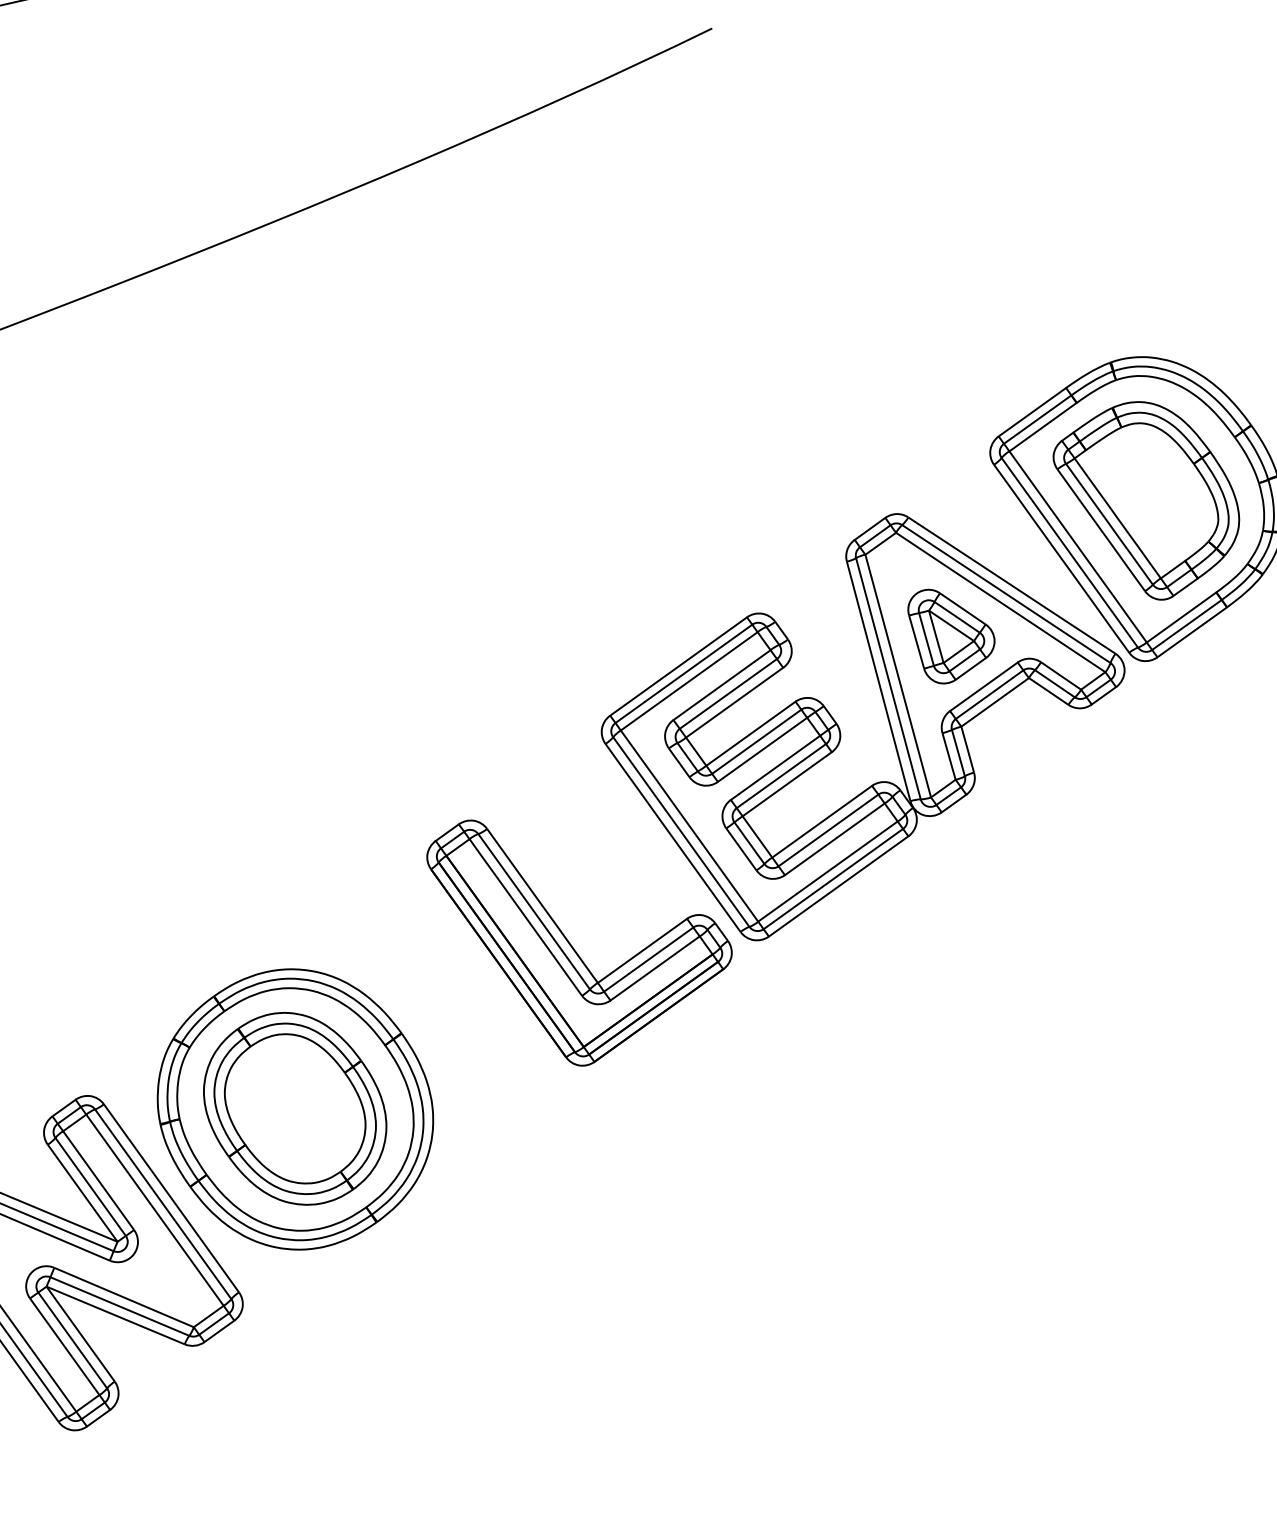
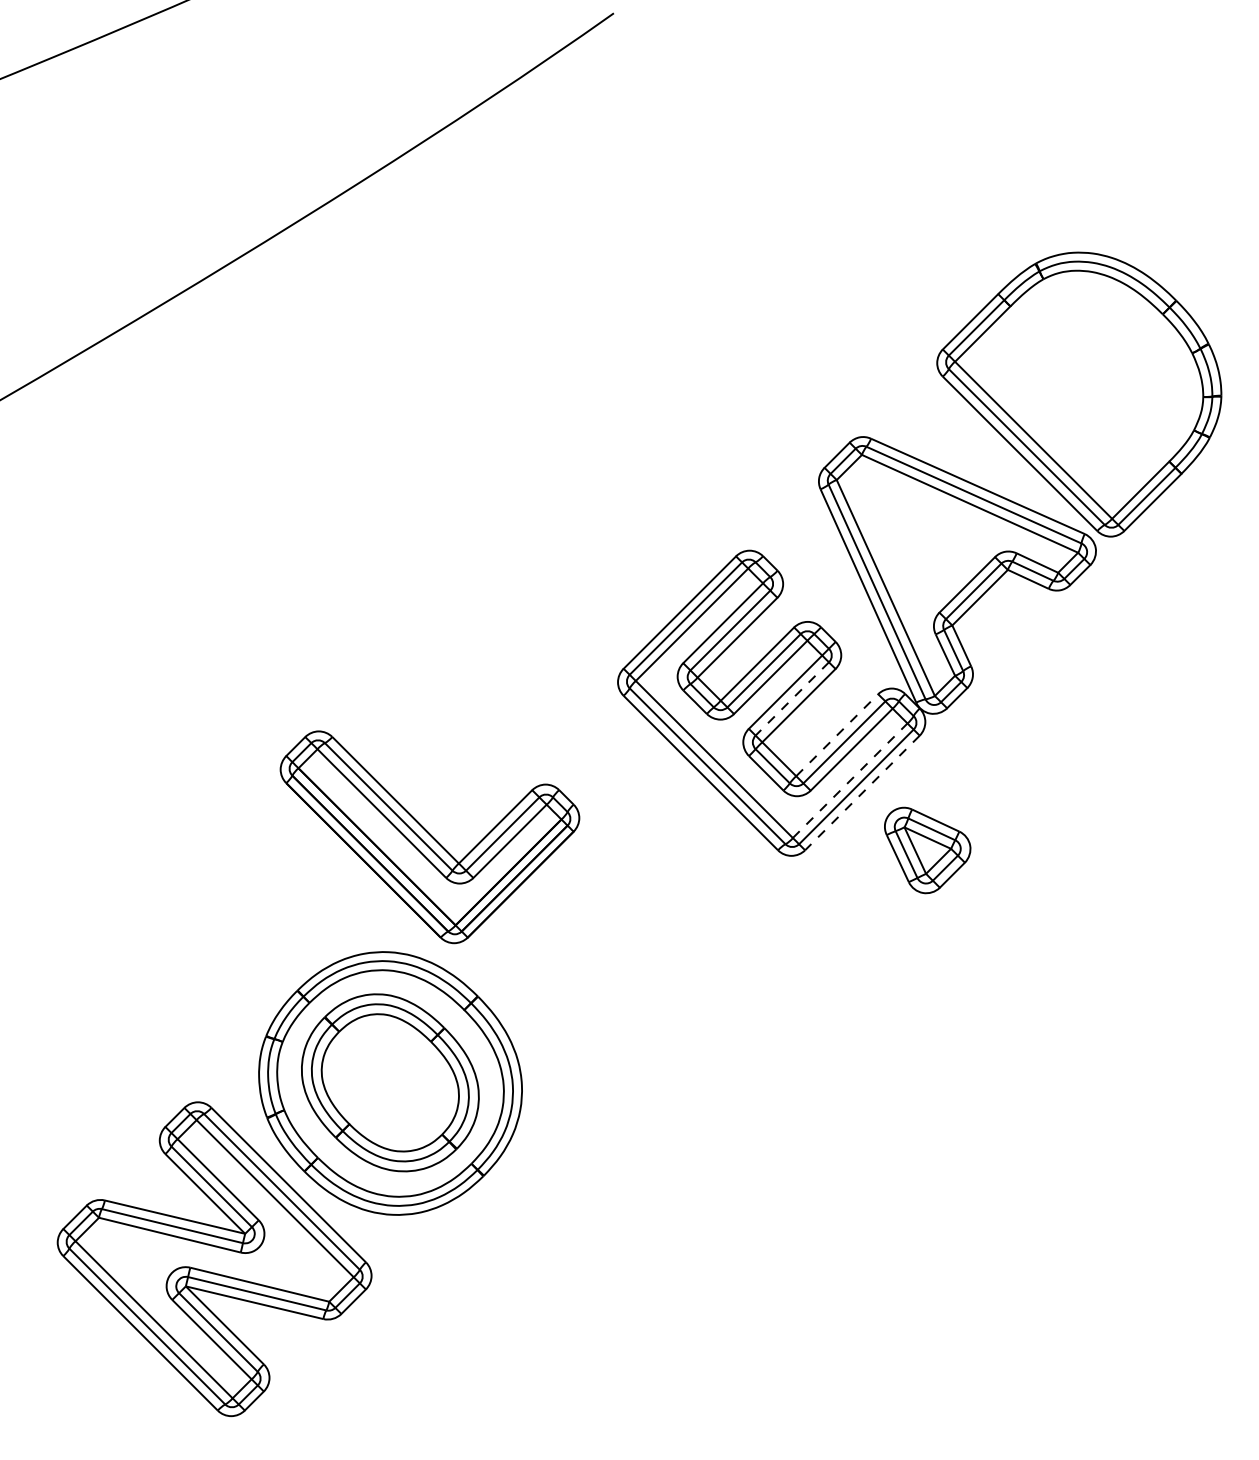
part: (1144, 499) -> (1088, 385), removed
part: (949, 638) -> (927, 850), moved
line: (781, 775) -> (792, 698), solid -> dashed
line: (822, 822) -> (837, 735), solid -> dashed
line: (828, 871) -> (850, 780), solid -> dashed
line: (838, 887) -> (862, 793), solid -> dashed
part: (571, 950) -> (429, 837), moved

